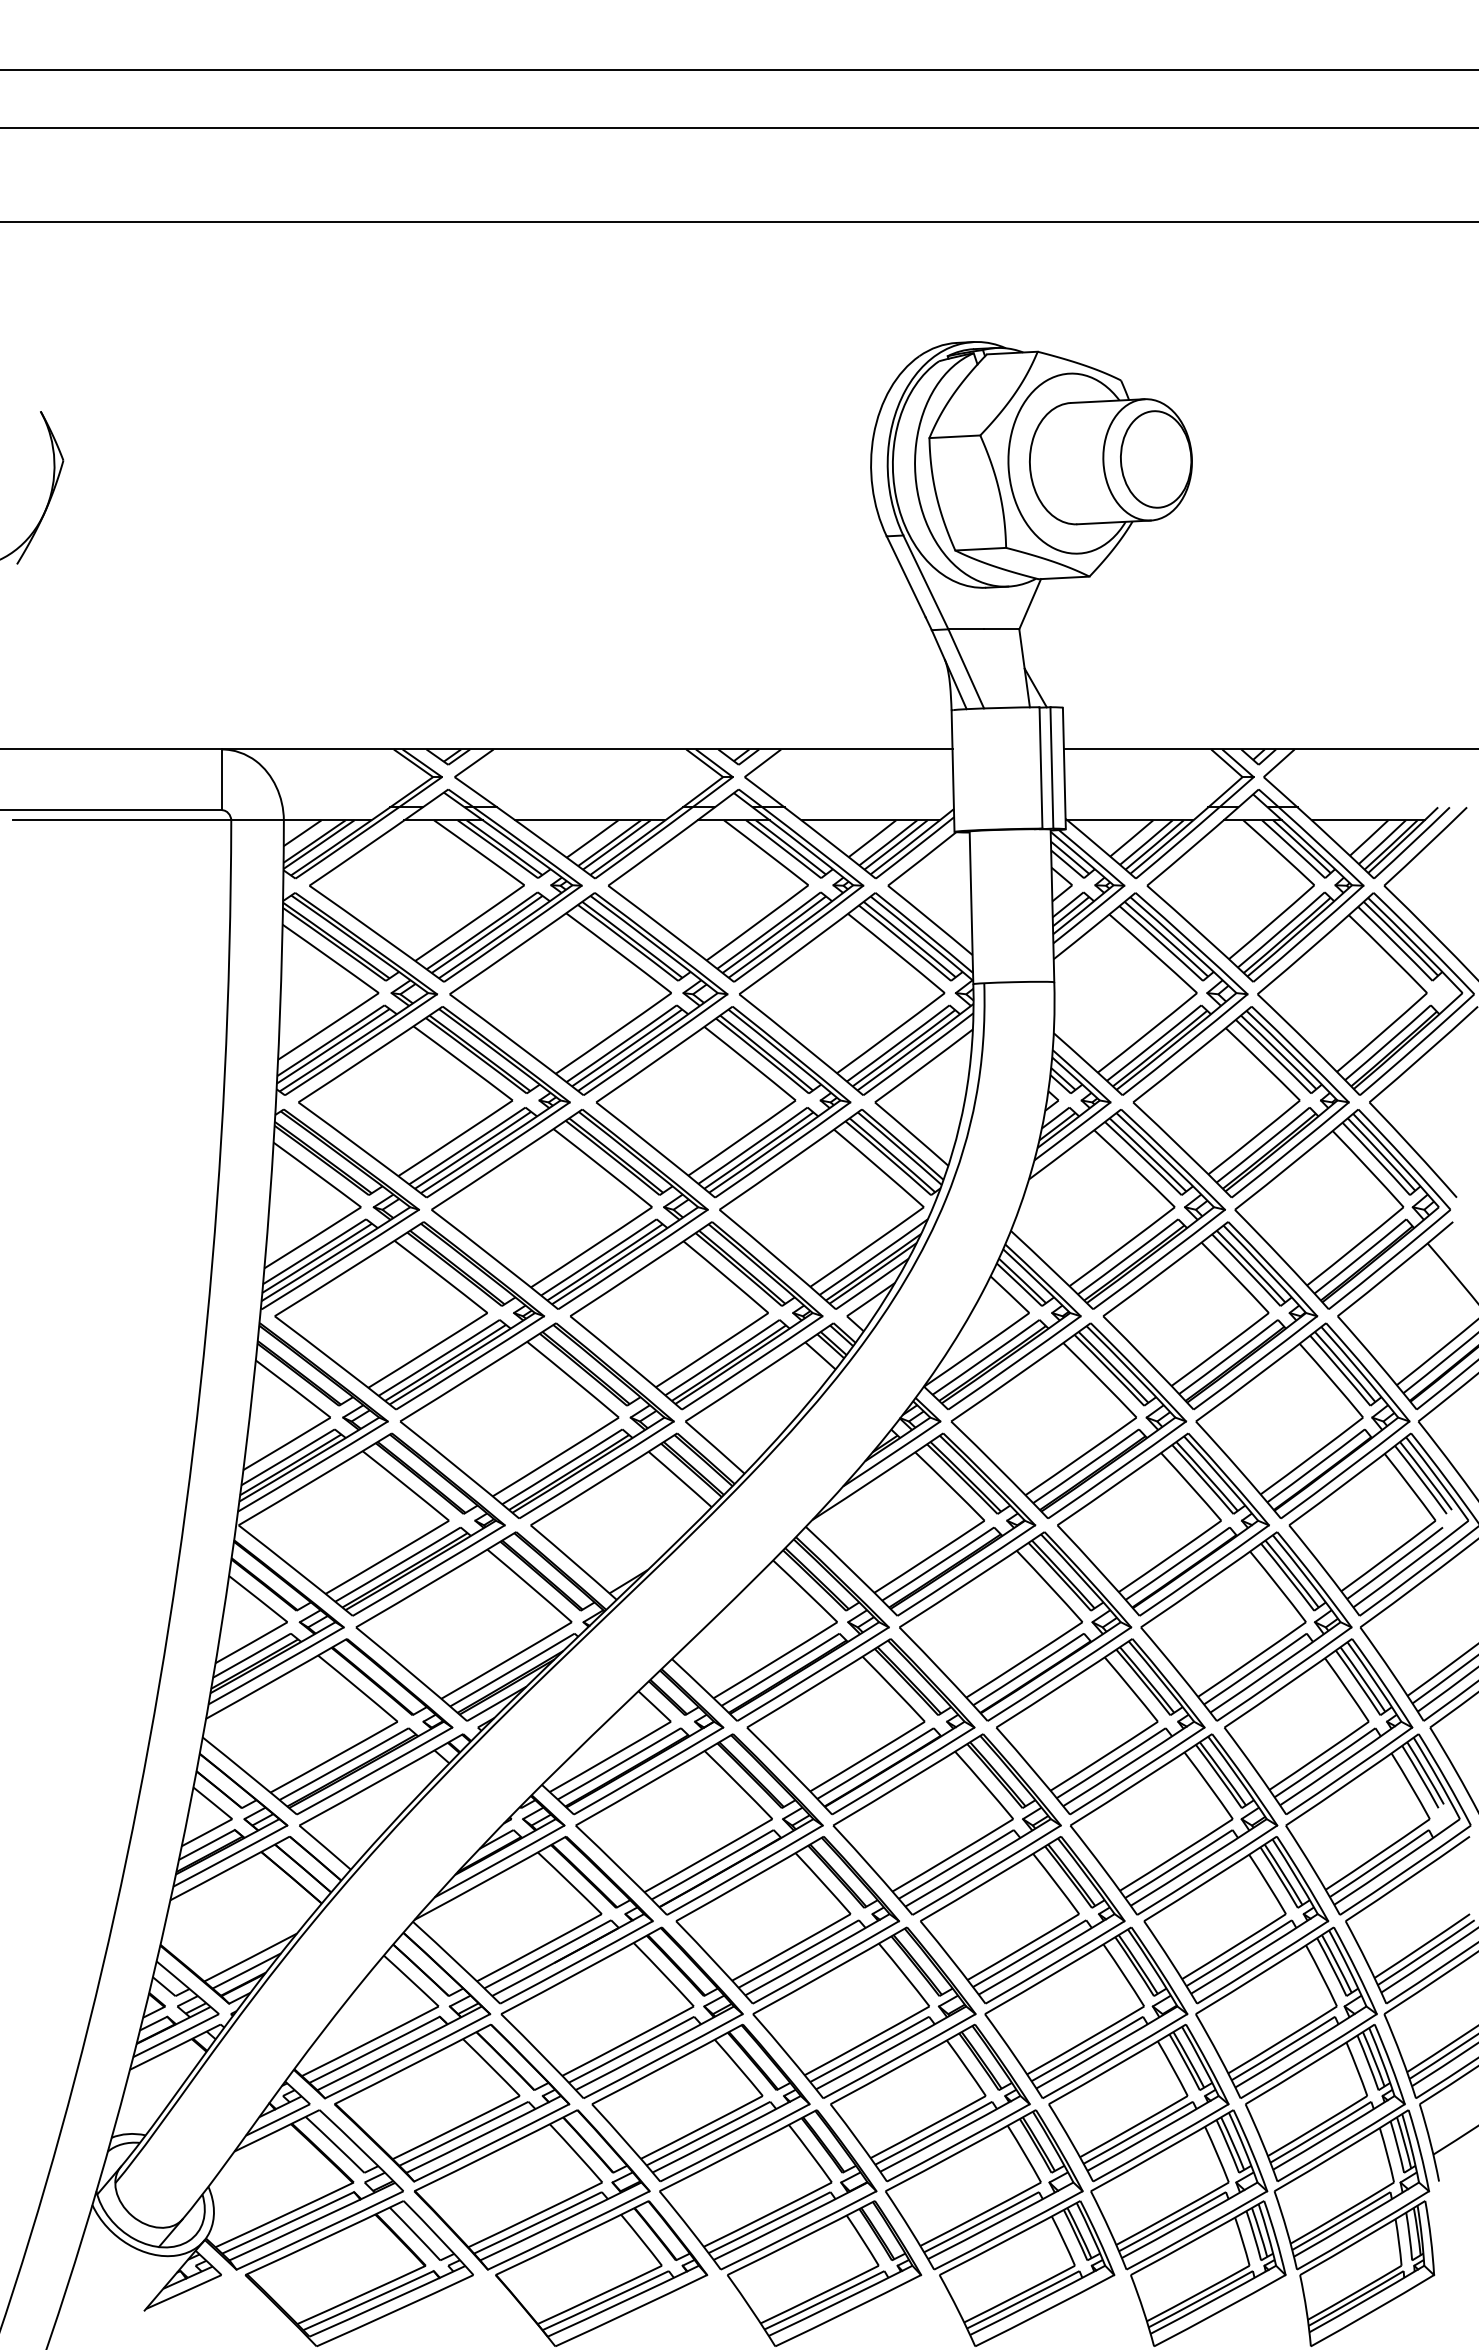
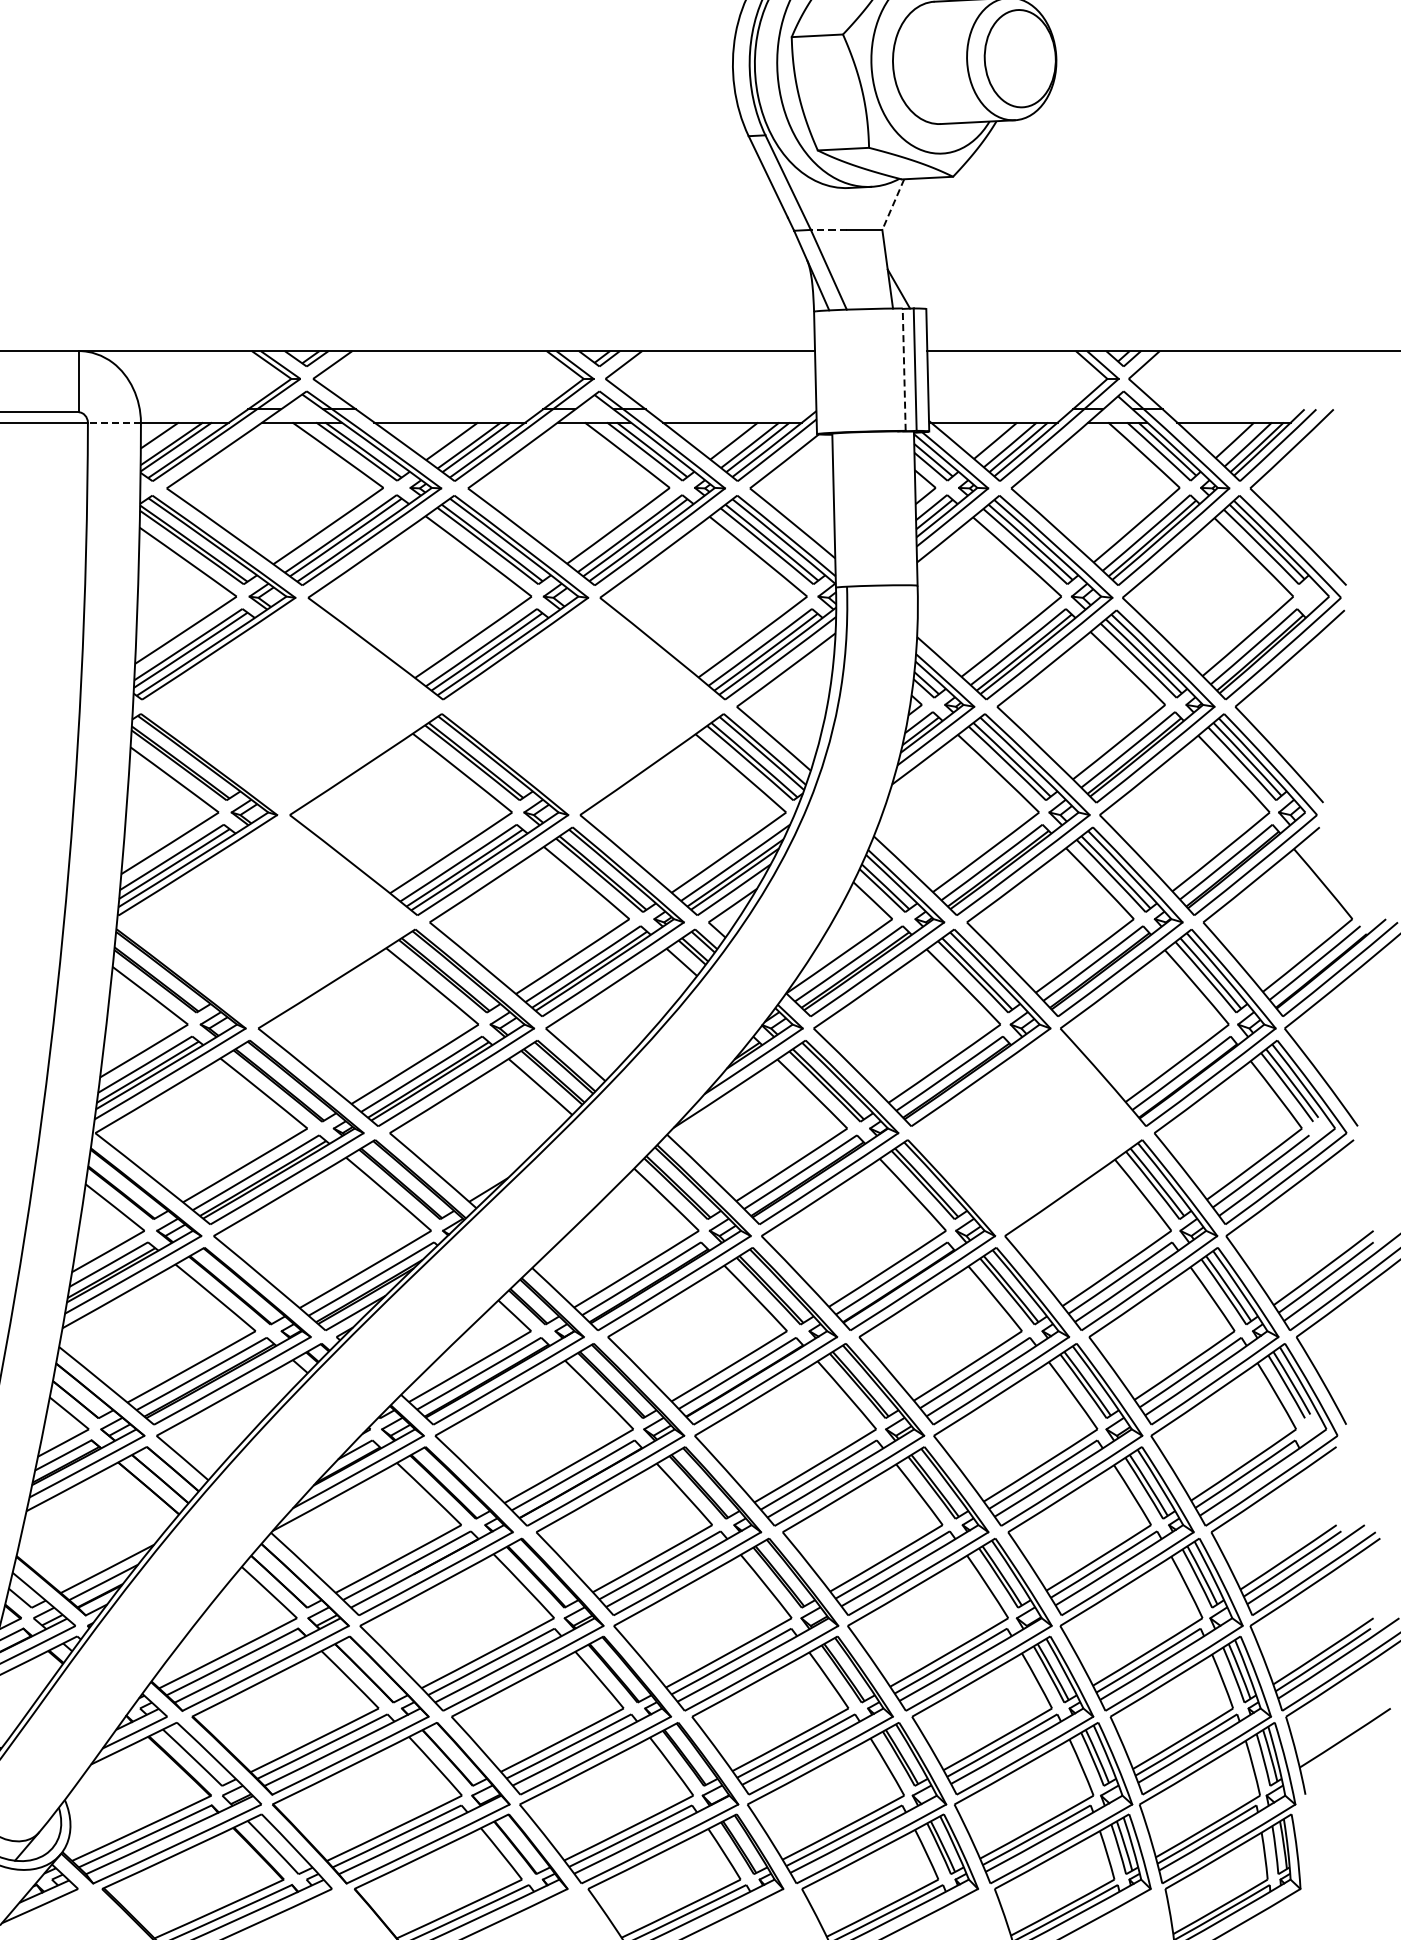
line: (1029, 604) -> (892, 204), solid -> dashed
line: (966, 629) -> (829, 230), solid -> dashed
line: (1041, 767) -> (904, 369), solid -> dashed
line: (257, 820) -> (114, 422), solid -> dashed
part: (434, 1102) -> (292, 706), removed
part: (723, 1102) -> (584, 706), removed
part: (409, 1315) -> (267, 921), removed
part: (1163, 1524) -> (1027, 1132), removed

